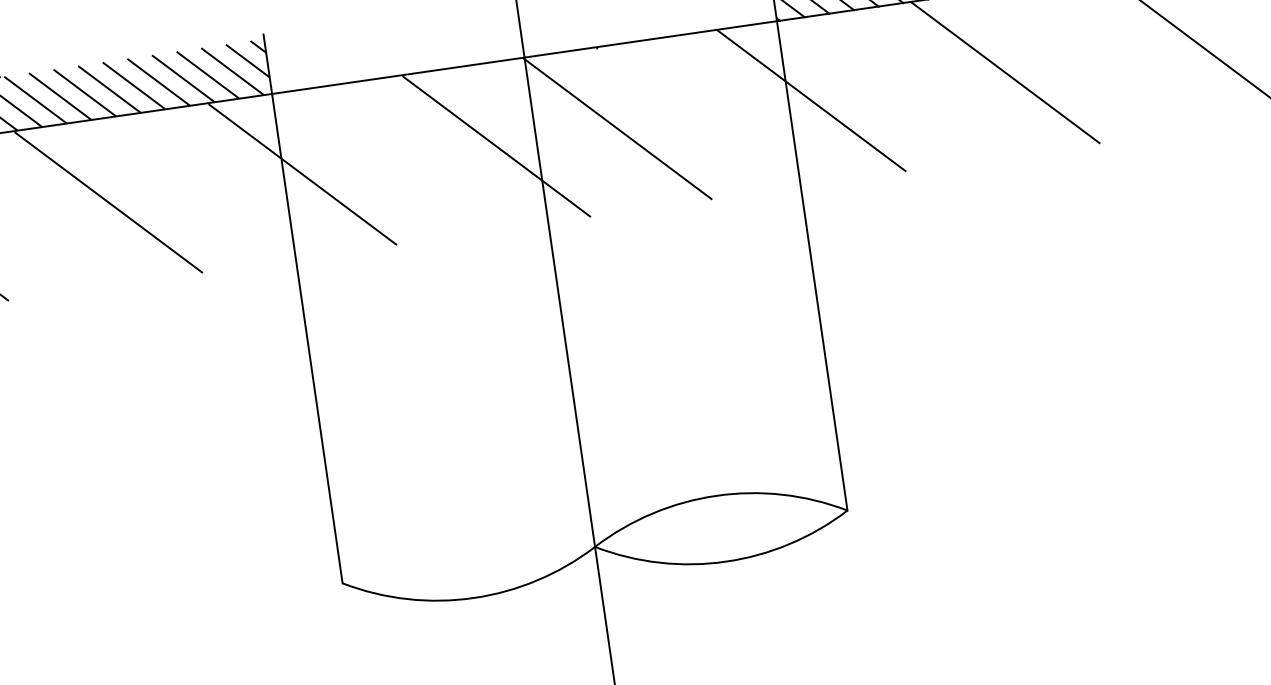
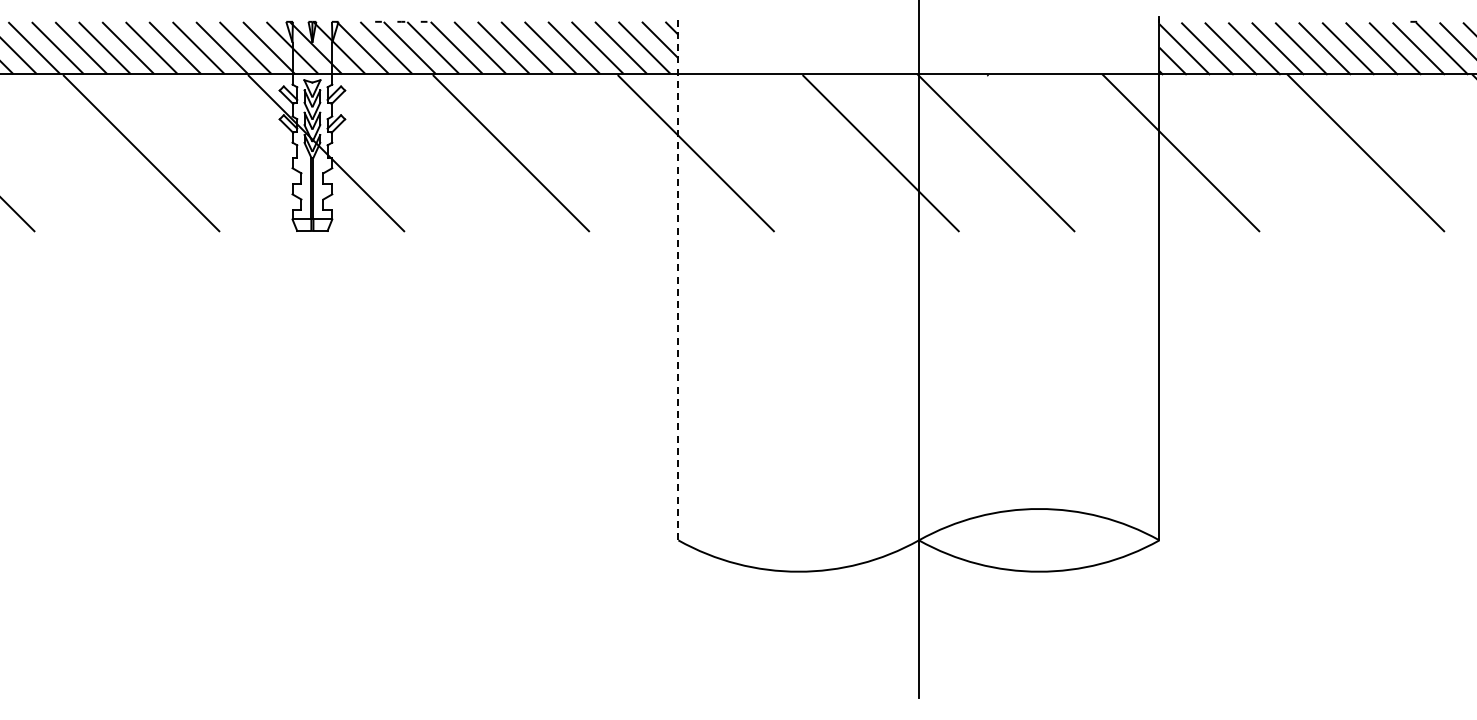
line: (303, 308) -> (678, 278), solid -> dashed

